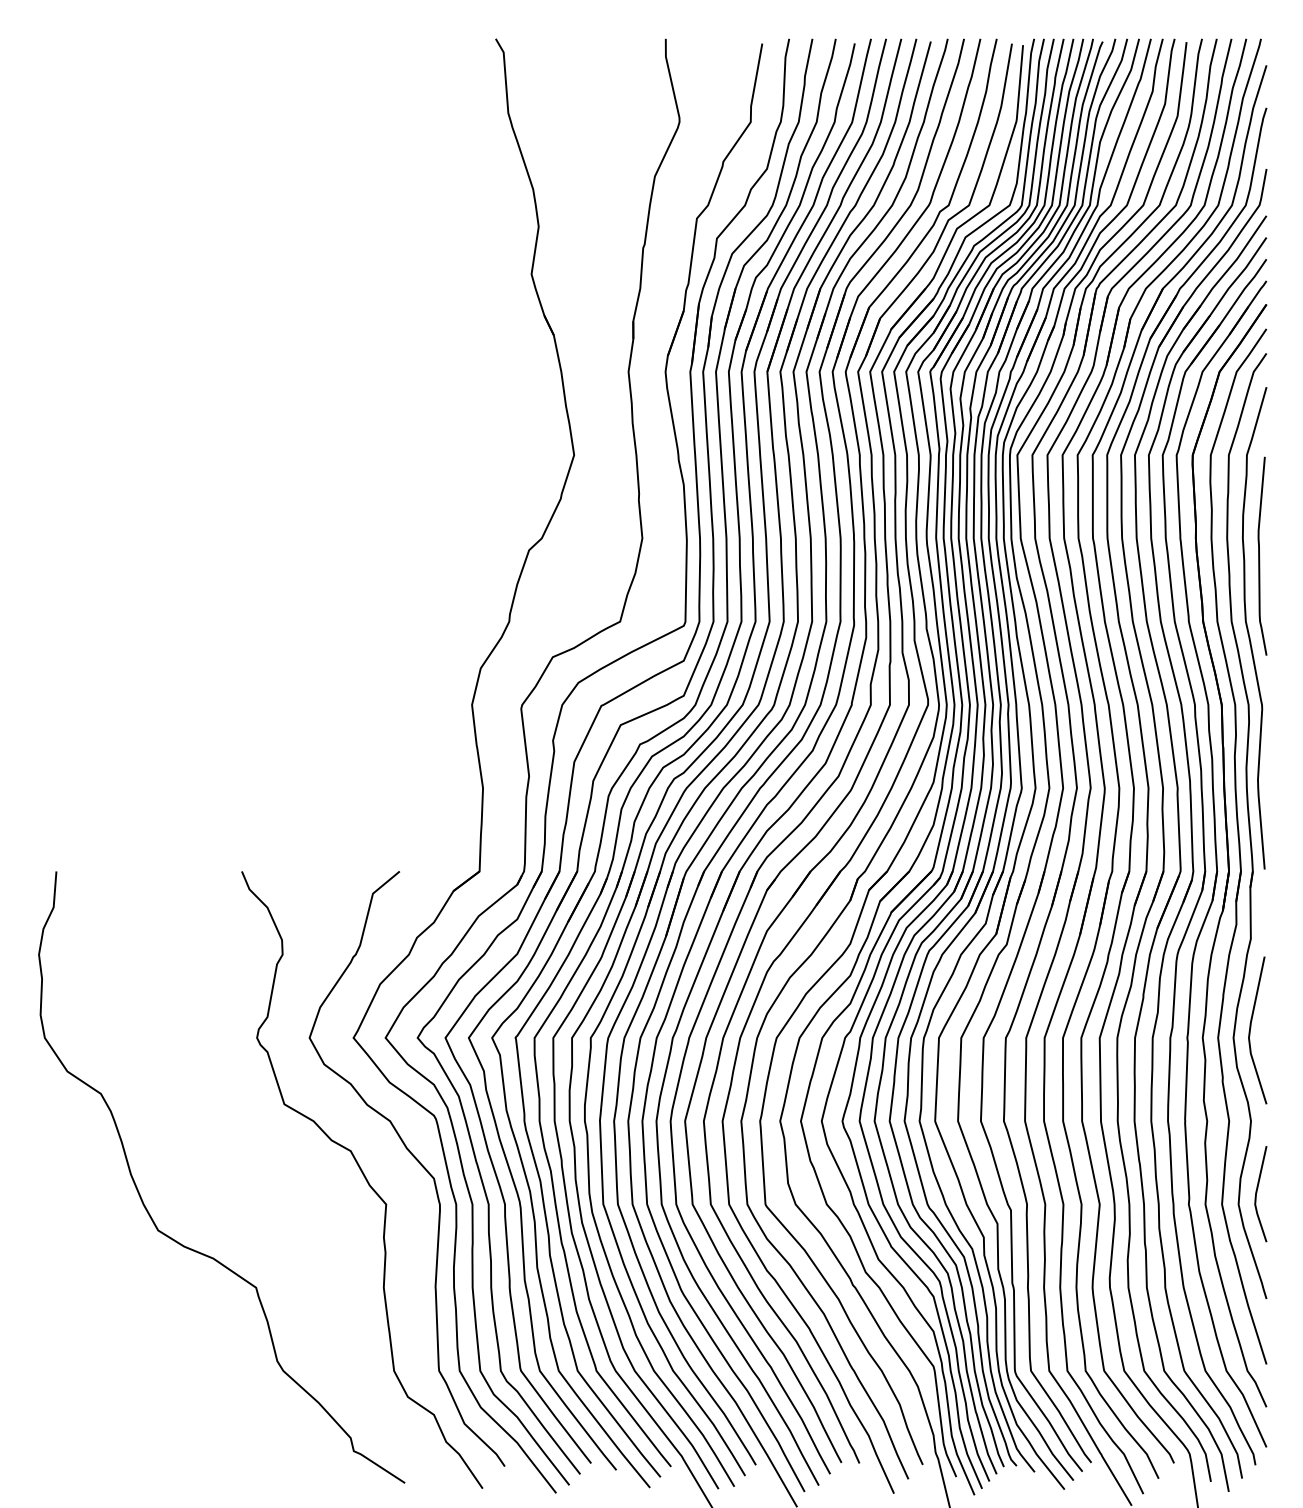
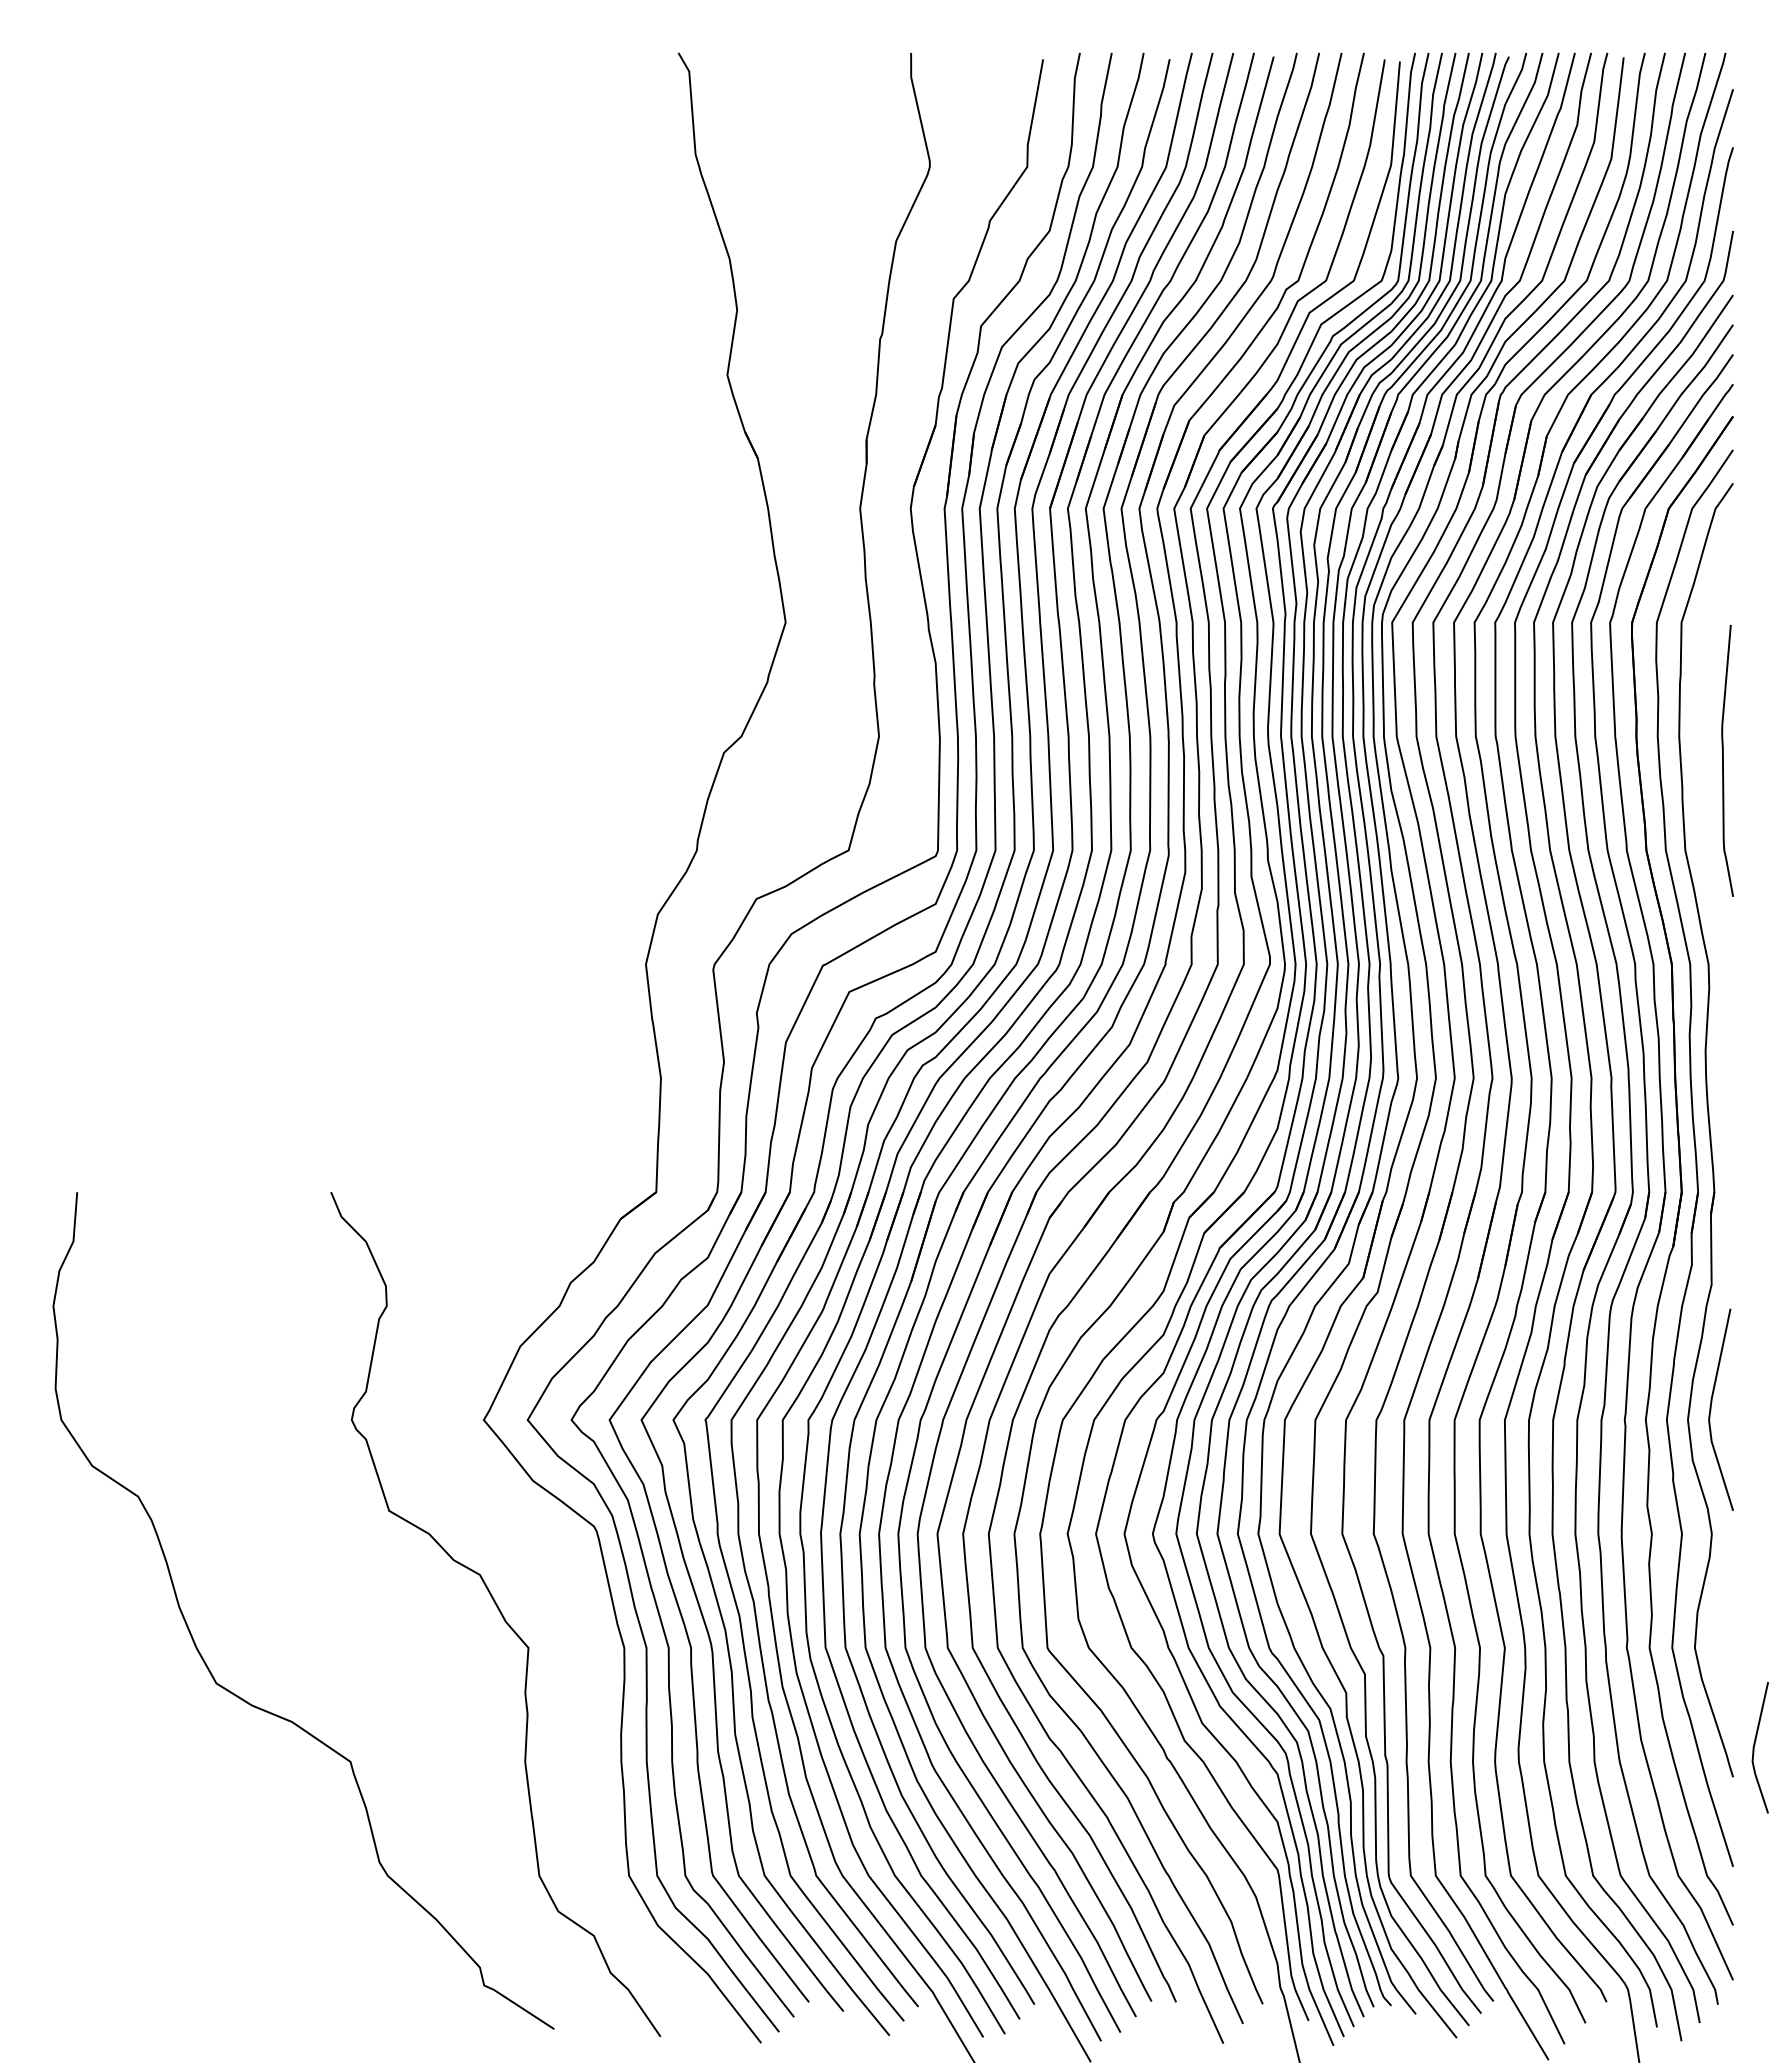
curve: (1248, 629) -> (1708, 861), removed
curve: (417, 1161) -> (571, 1589), removed
line: (1257, 1192) -> (1755, 1745), moved

